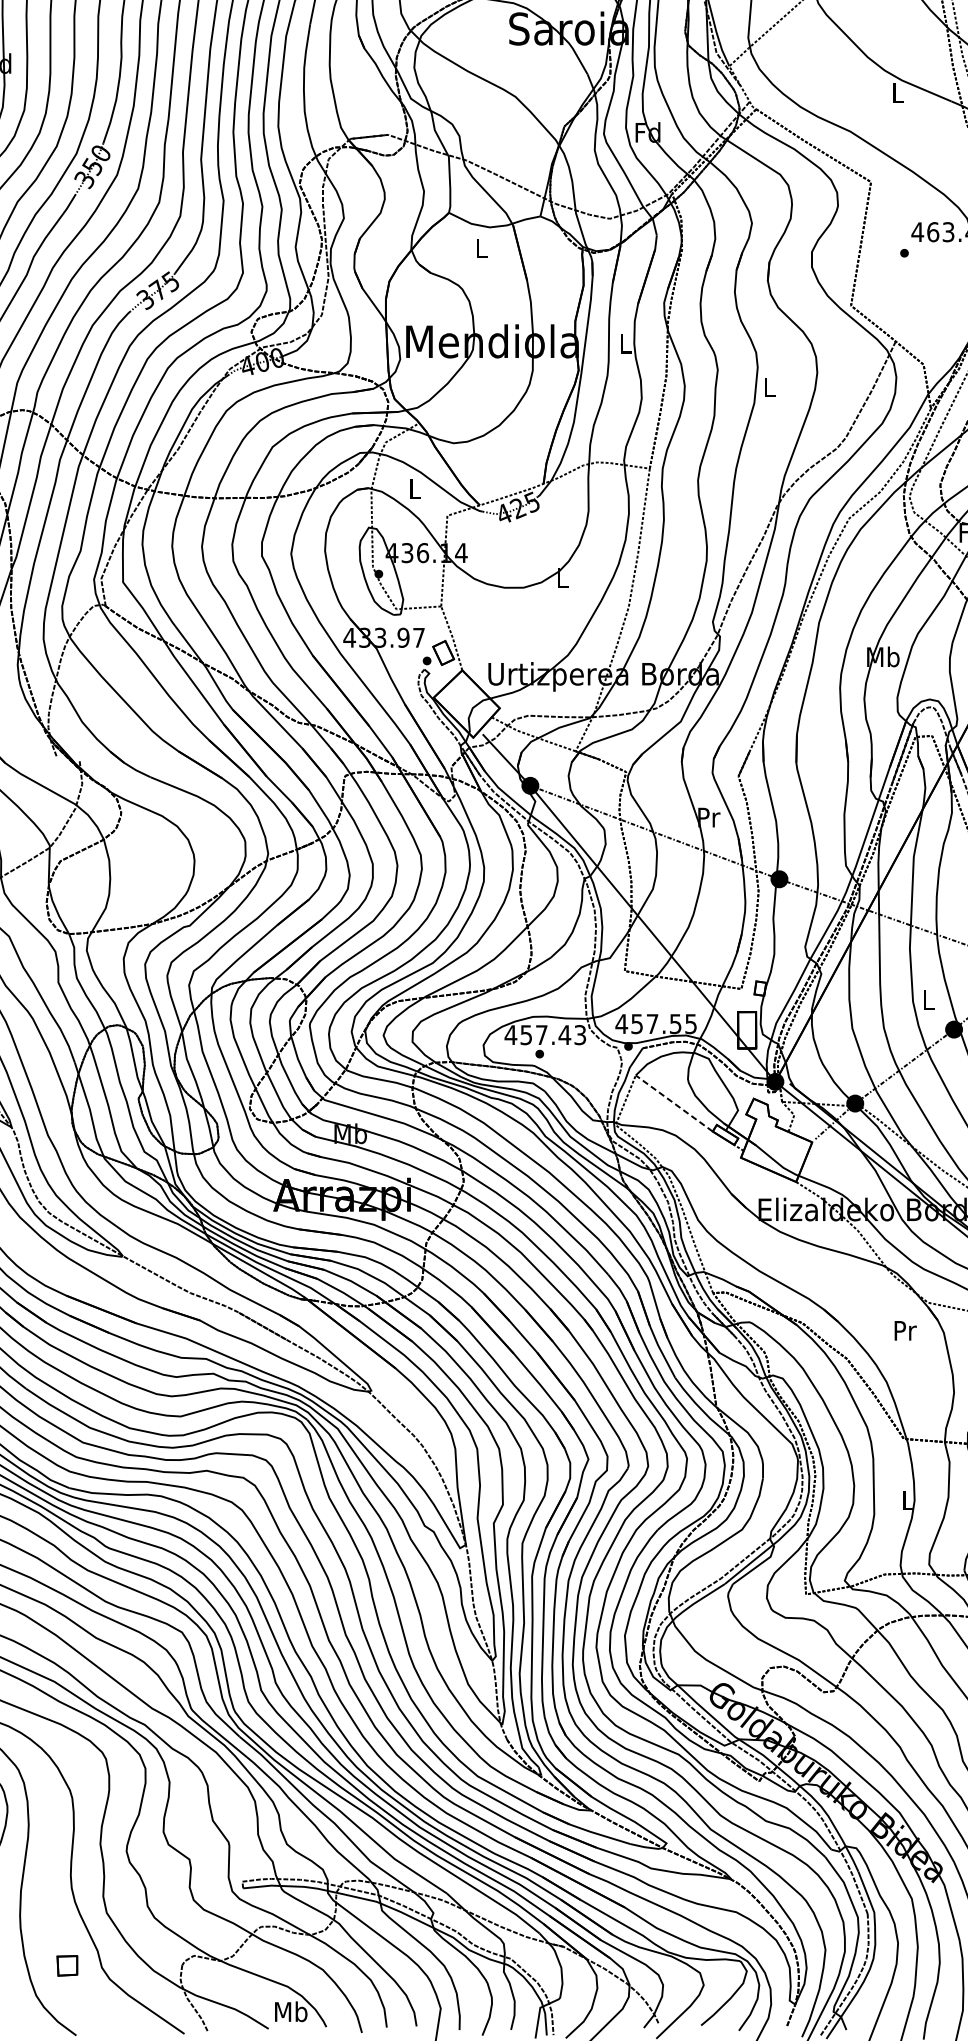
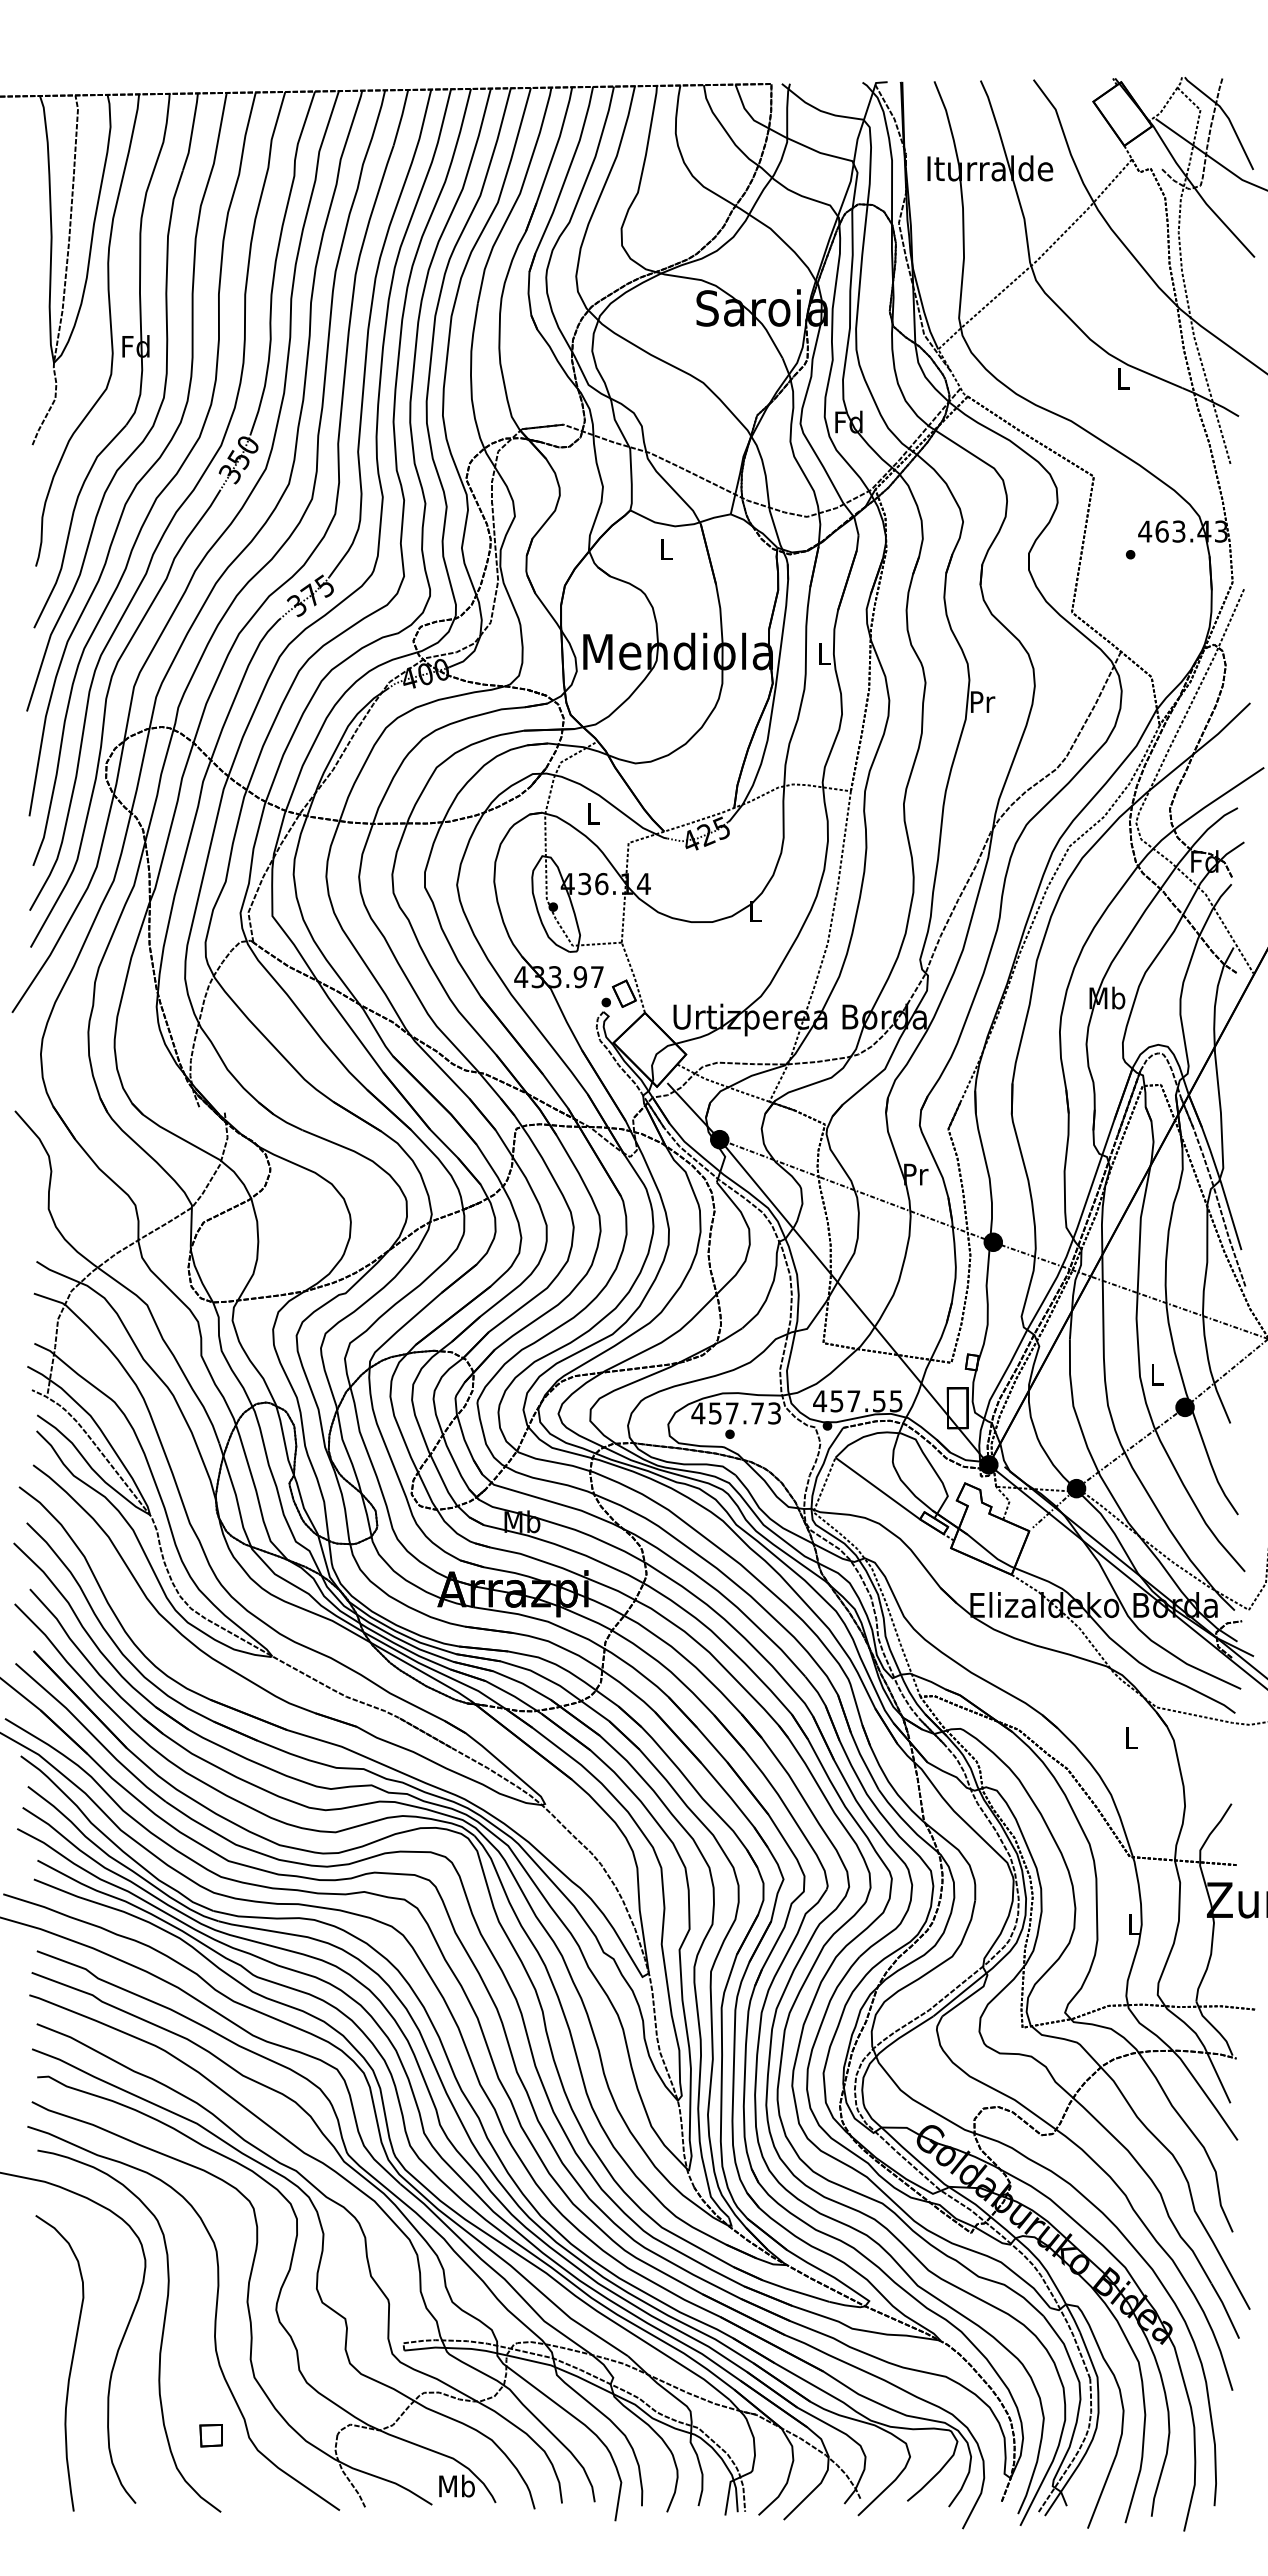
text: (770, 386) -> (983, 701), L -> Pr
text: (564, 1035) -> (757, 1413), 457.43 -> 457.73
line: (674, 1103) -> (877, 1488), dashed -> solid
text: (905, 1330) -> (1131, 1737), Pr -> L

